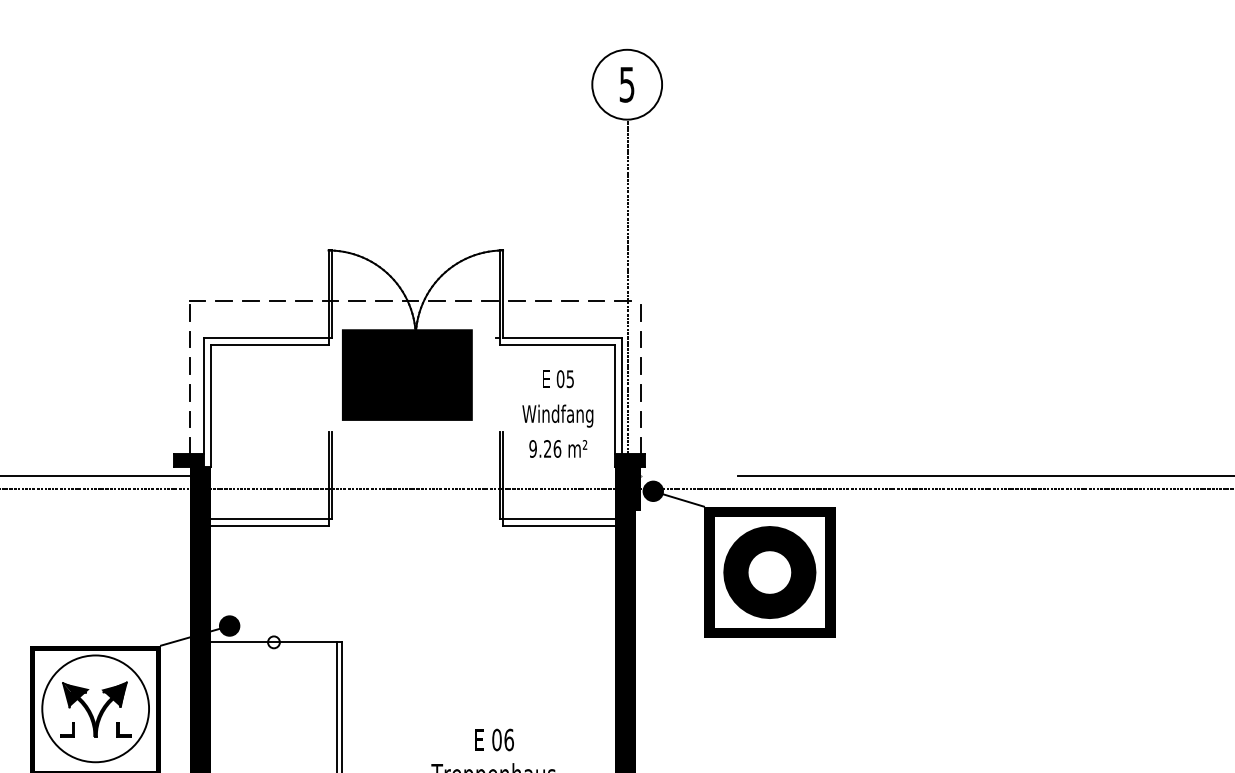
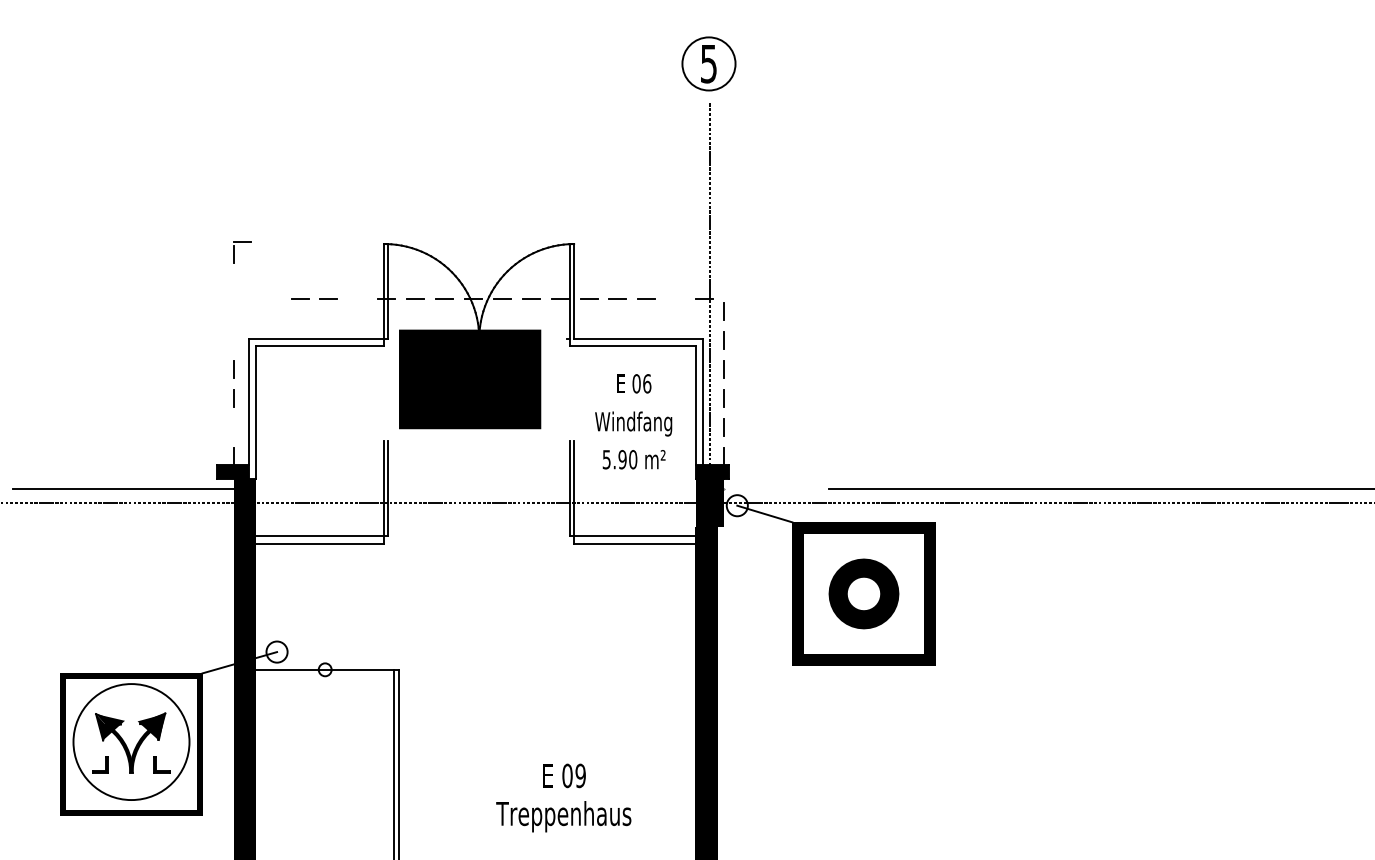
circle: (626, 84) -> (708, 63), size x0.7
line: (224, 300) -> (271, 298), removed
line: (303, 300) -> (357, 298), removed
line: (596, 300) -> (675, 298), removed
part: (190, 310) -> (234, 252), moved
line: (189, 339) -> (233, 340), removed
text: (570, 378) -> (647, 383), 05 -> 06
line: (189, 419) -> (233, 427), removed
text: (544, 448) -> (619, 459), 9.26 -> 5.90
fill: (652, 491) -> (736, 505), removed
part: (769, 572) -> (863, 593), size x0.7
fill: (229, 625) -> (276, 651), removed
text: (508, 739) -> (580, 775), 06 -> 09

